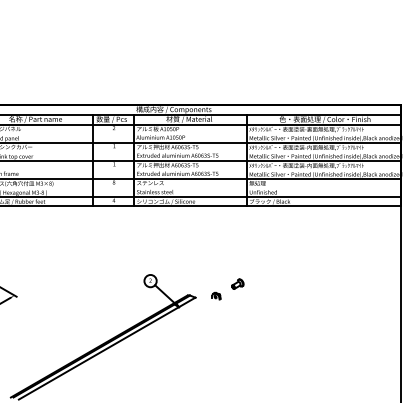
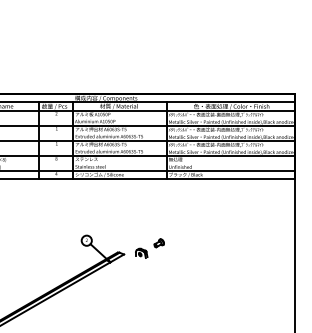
part: (216, 295) -> (141, 252), size x1.67

